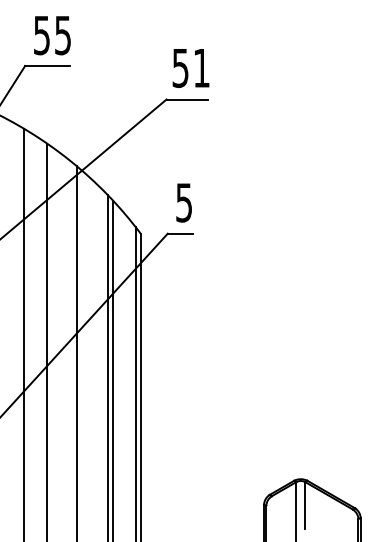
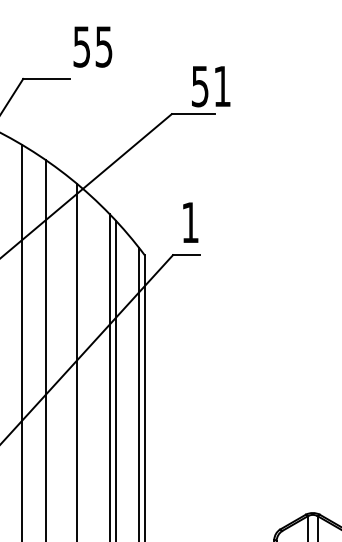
text: (52, 35) -> (92, 46), moved
text: (190, 68) -> (210, 86), moved
text: (183, 202) -> (189, 222), 5 -> 1

